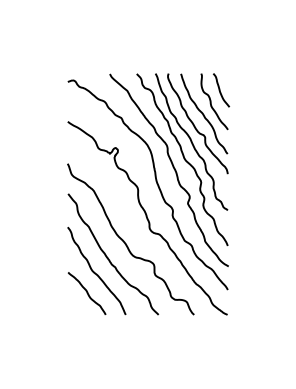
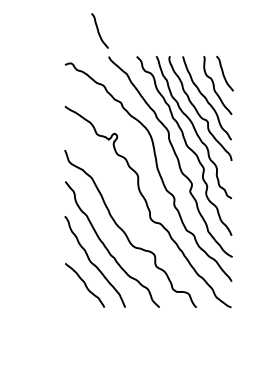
curve: (100, 49) -> (99, 31), added

